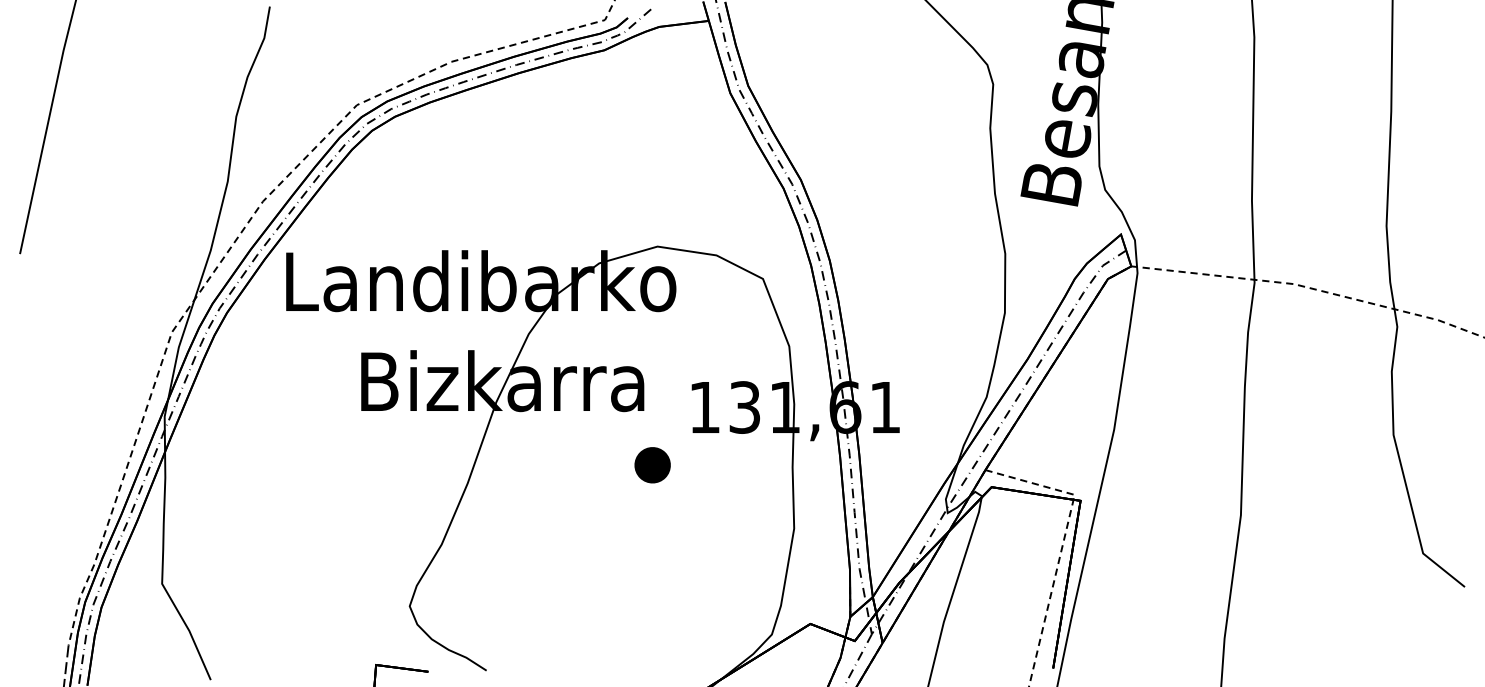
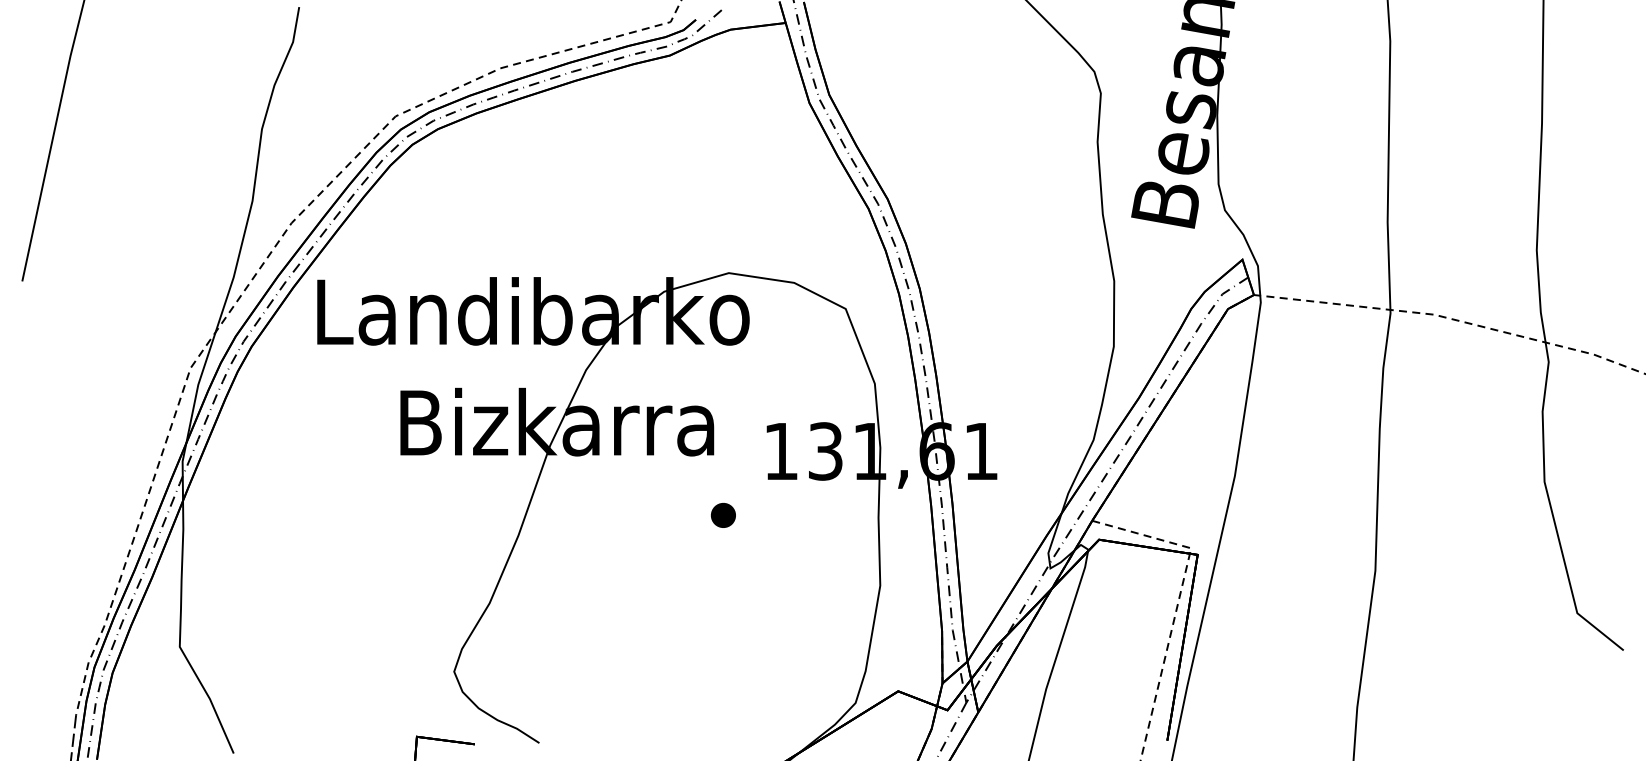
part: (652, 465) -> (723, 515), size x0.62

